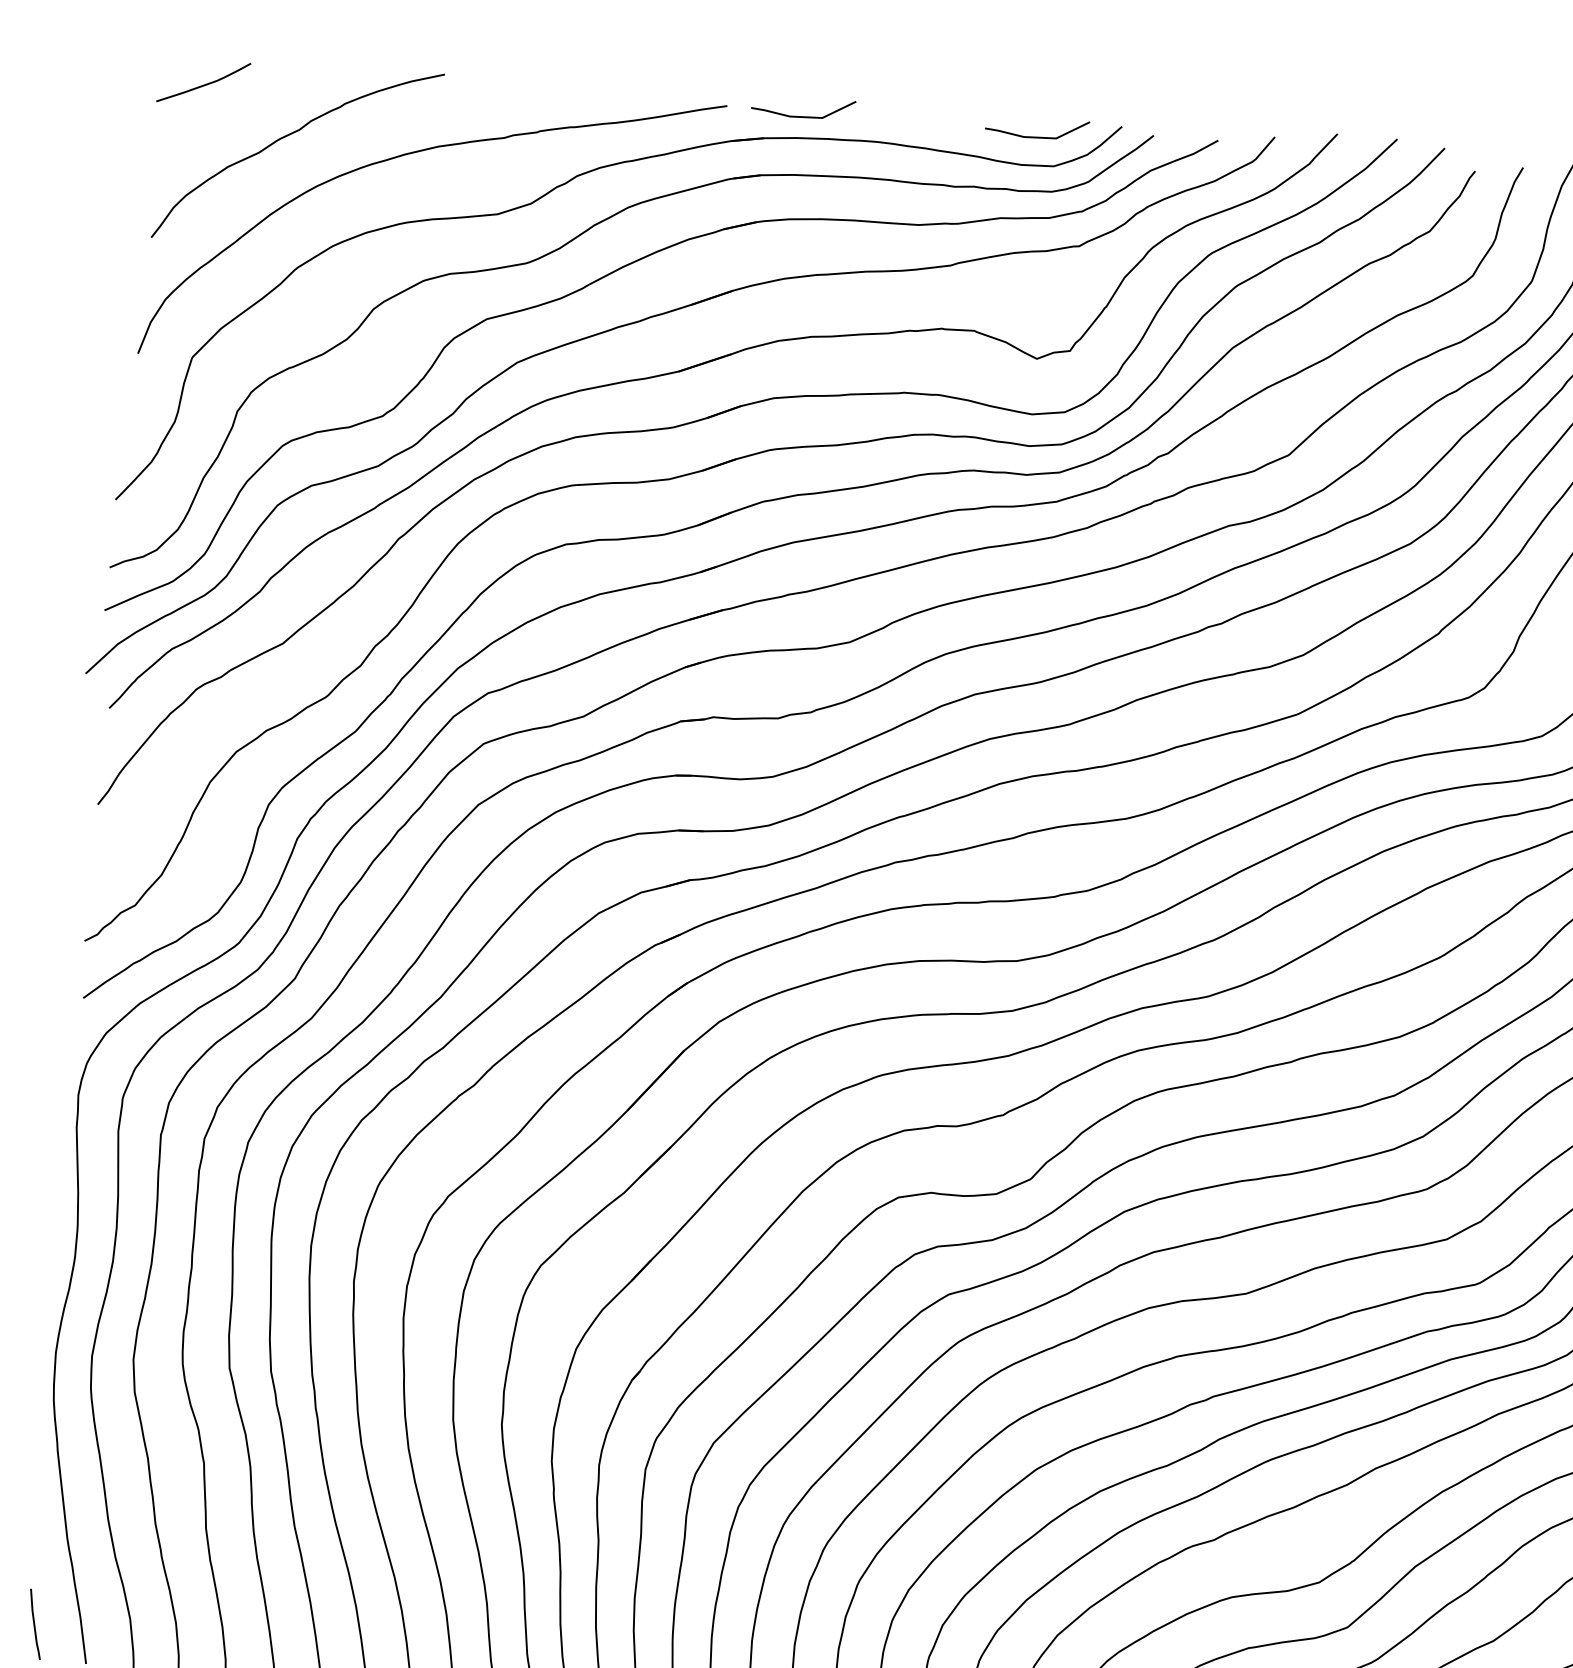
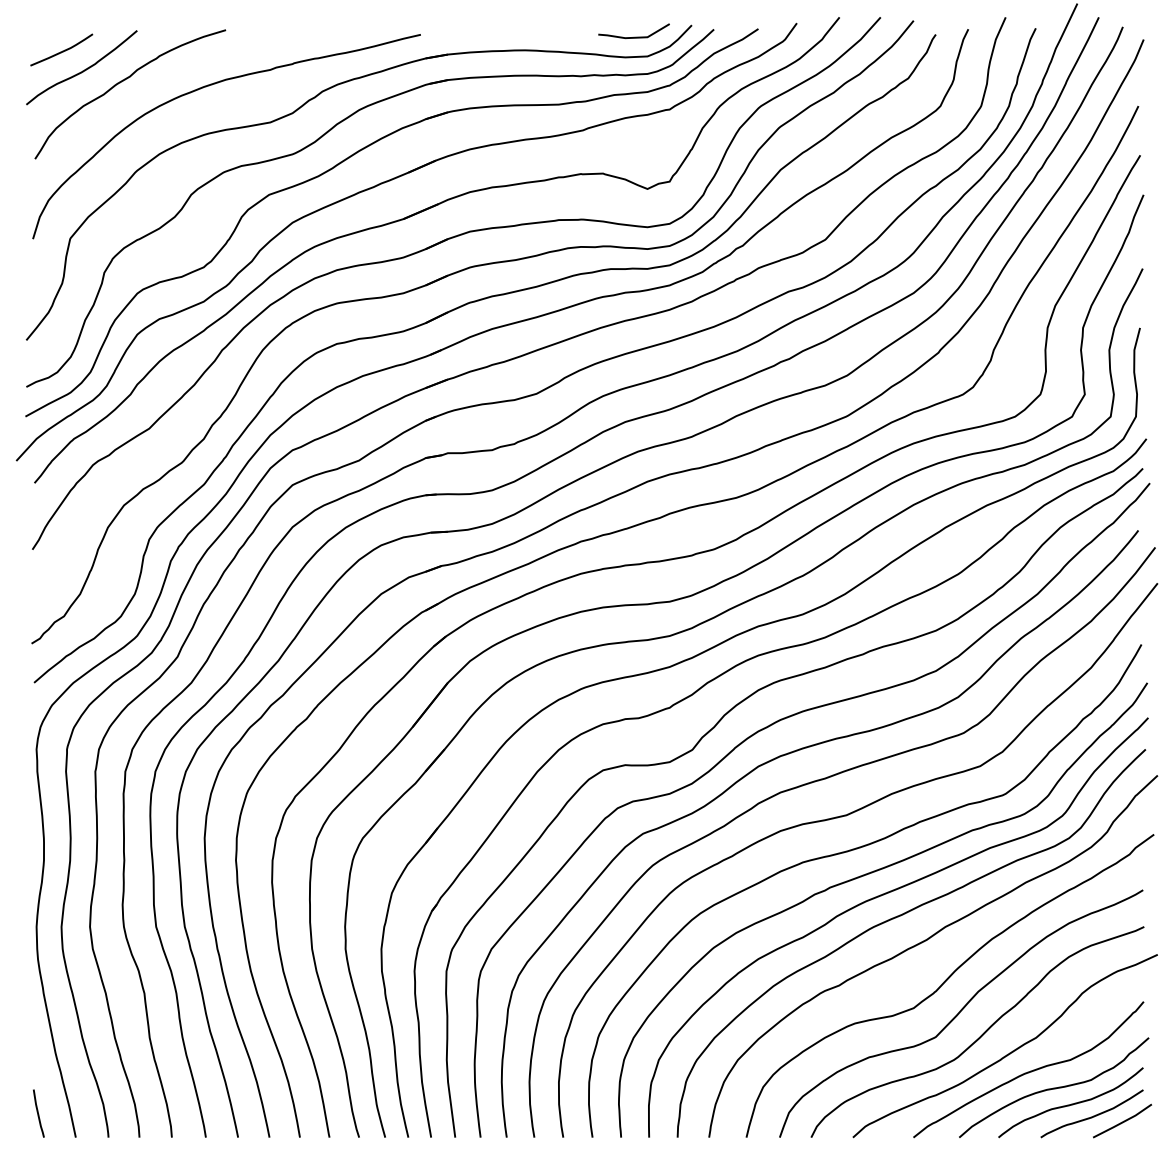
curve: (231, 114) -> (82, 70), added
line: (802, 115) -> (472, 36), removed

